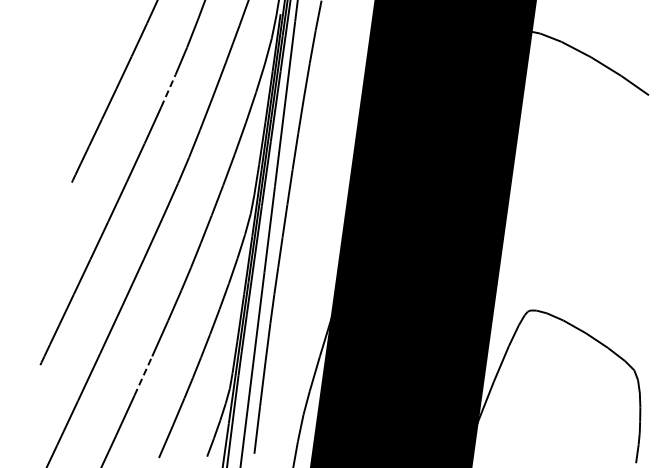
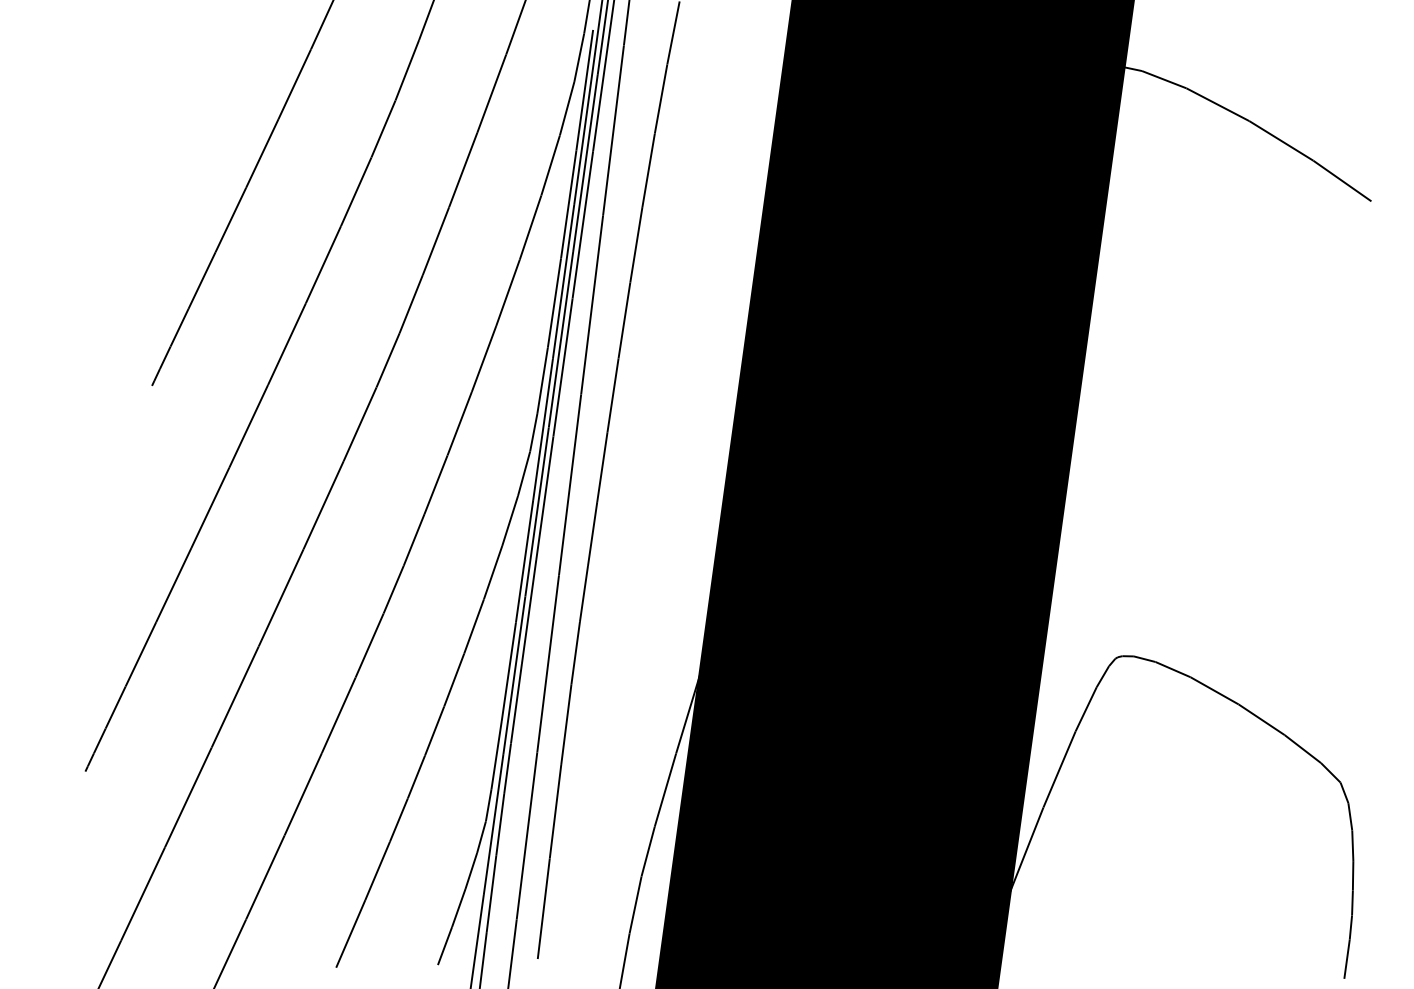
line: (168, 90) -> (356, 191), dashed -> solid
line: (143, 375) -> (303, 793), dashed -> solid

